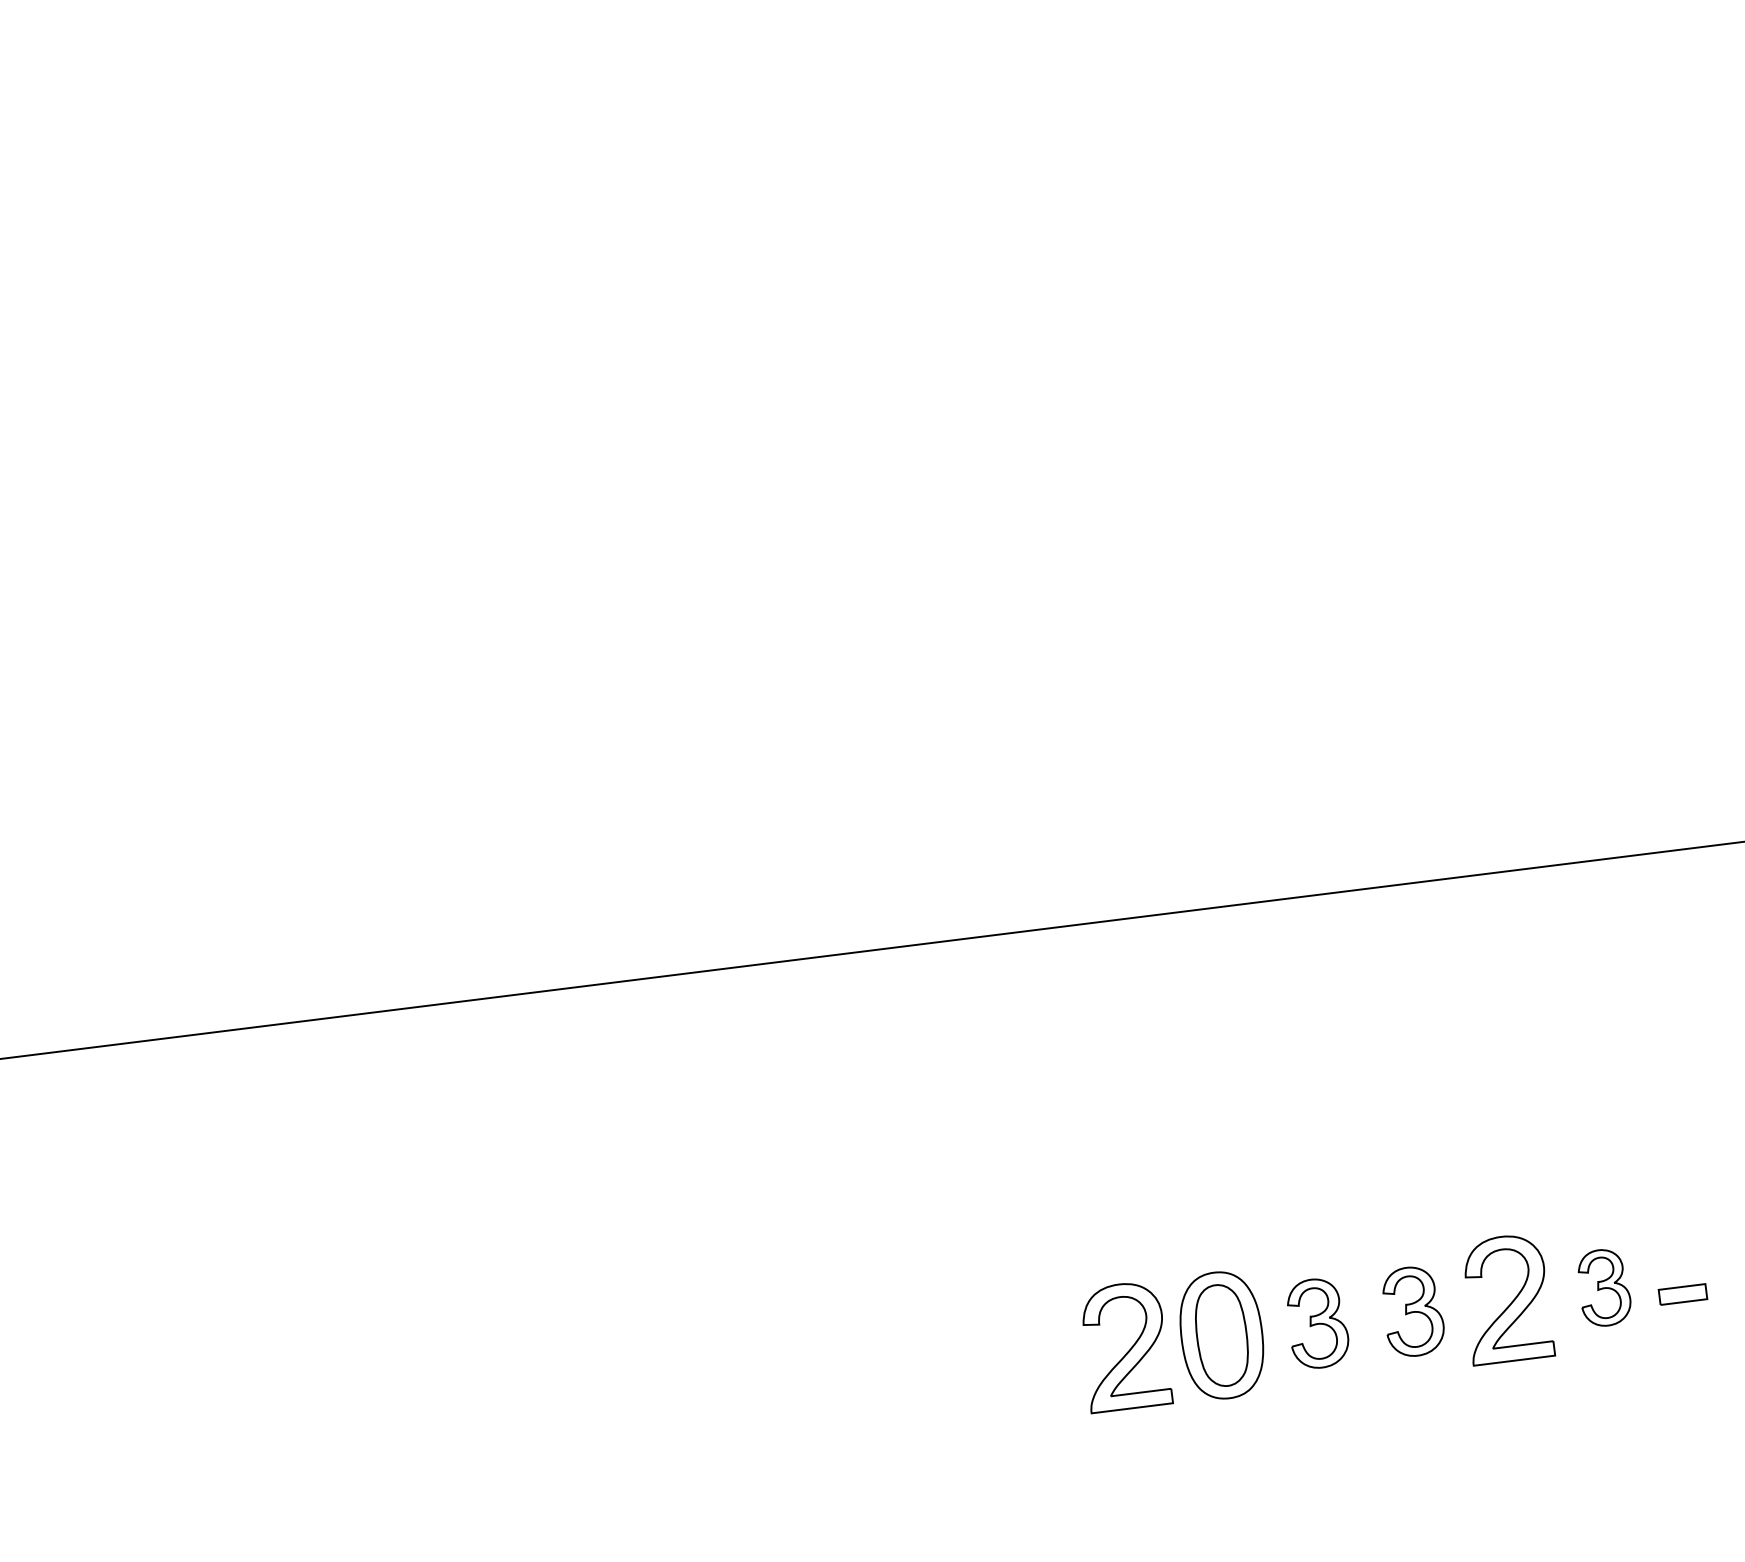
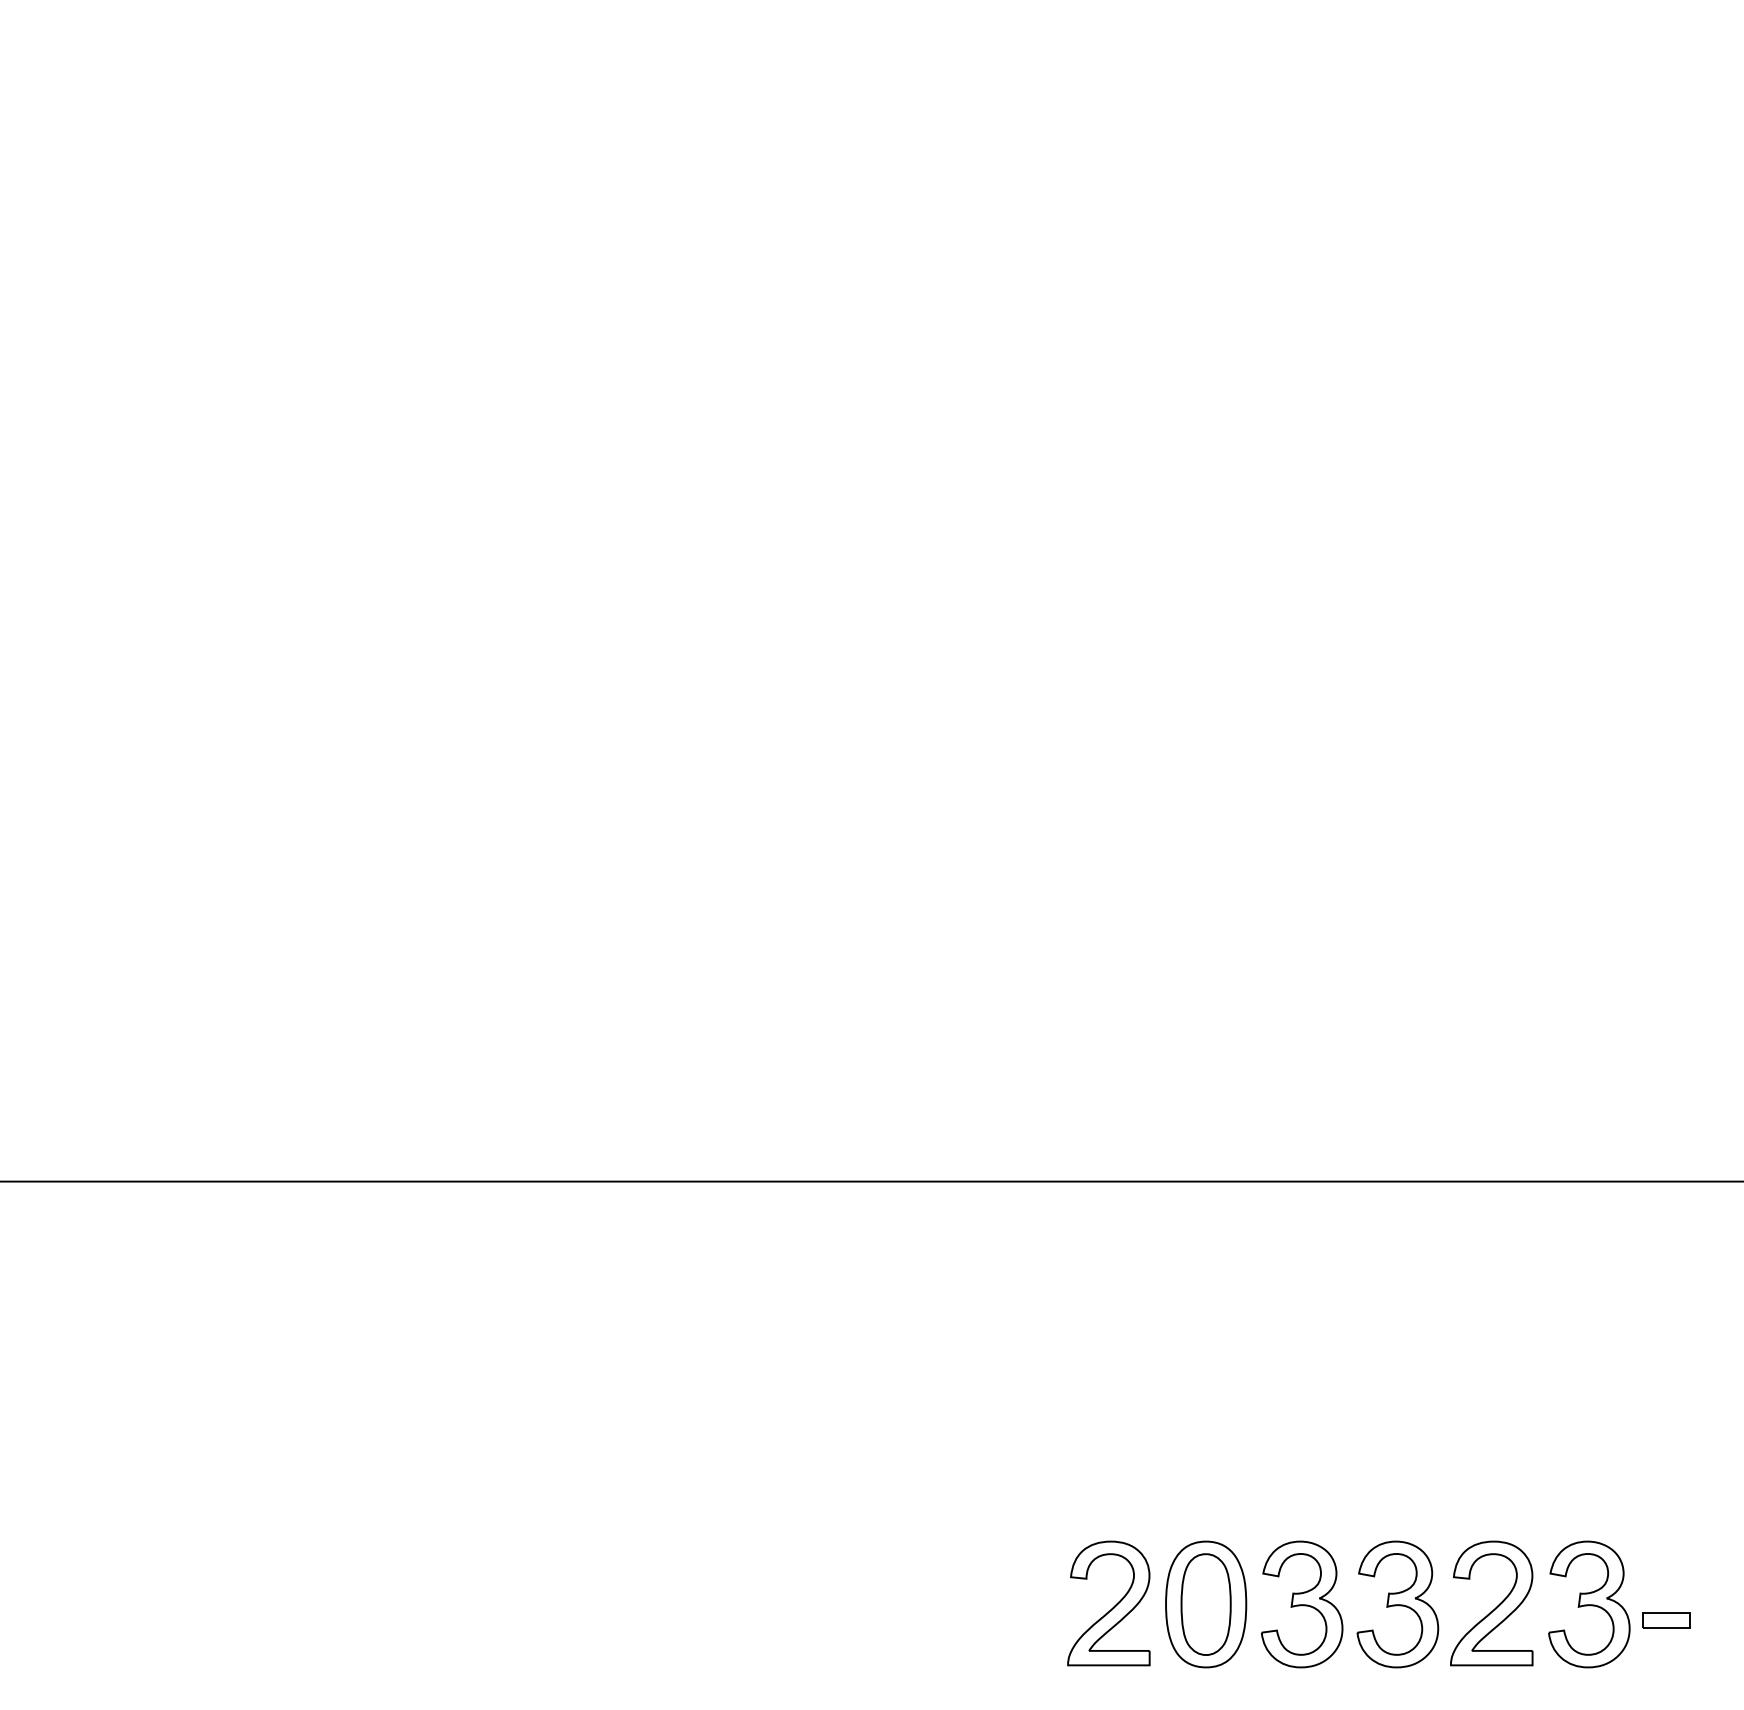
part: (1604, 1287) -> (1589, 1604), size x1.67
part: (1412, 1311) -> (1397, 1604), size x1.43
part: (1318, 1323) -> (1302, 1604), size x1.43

